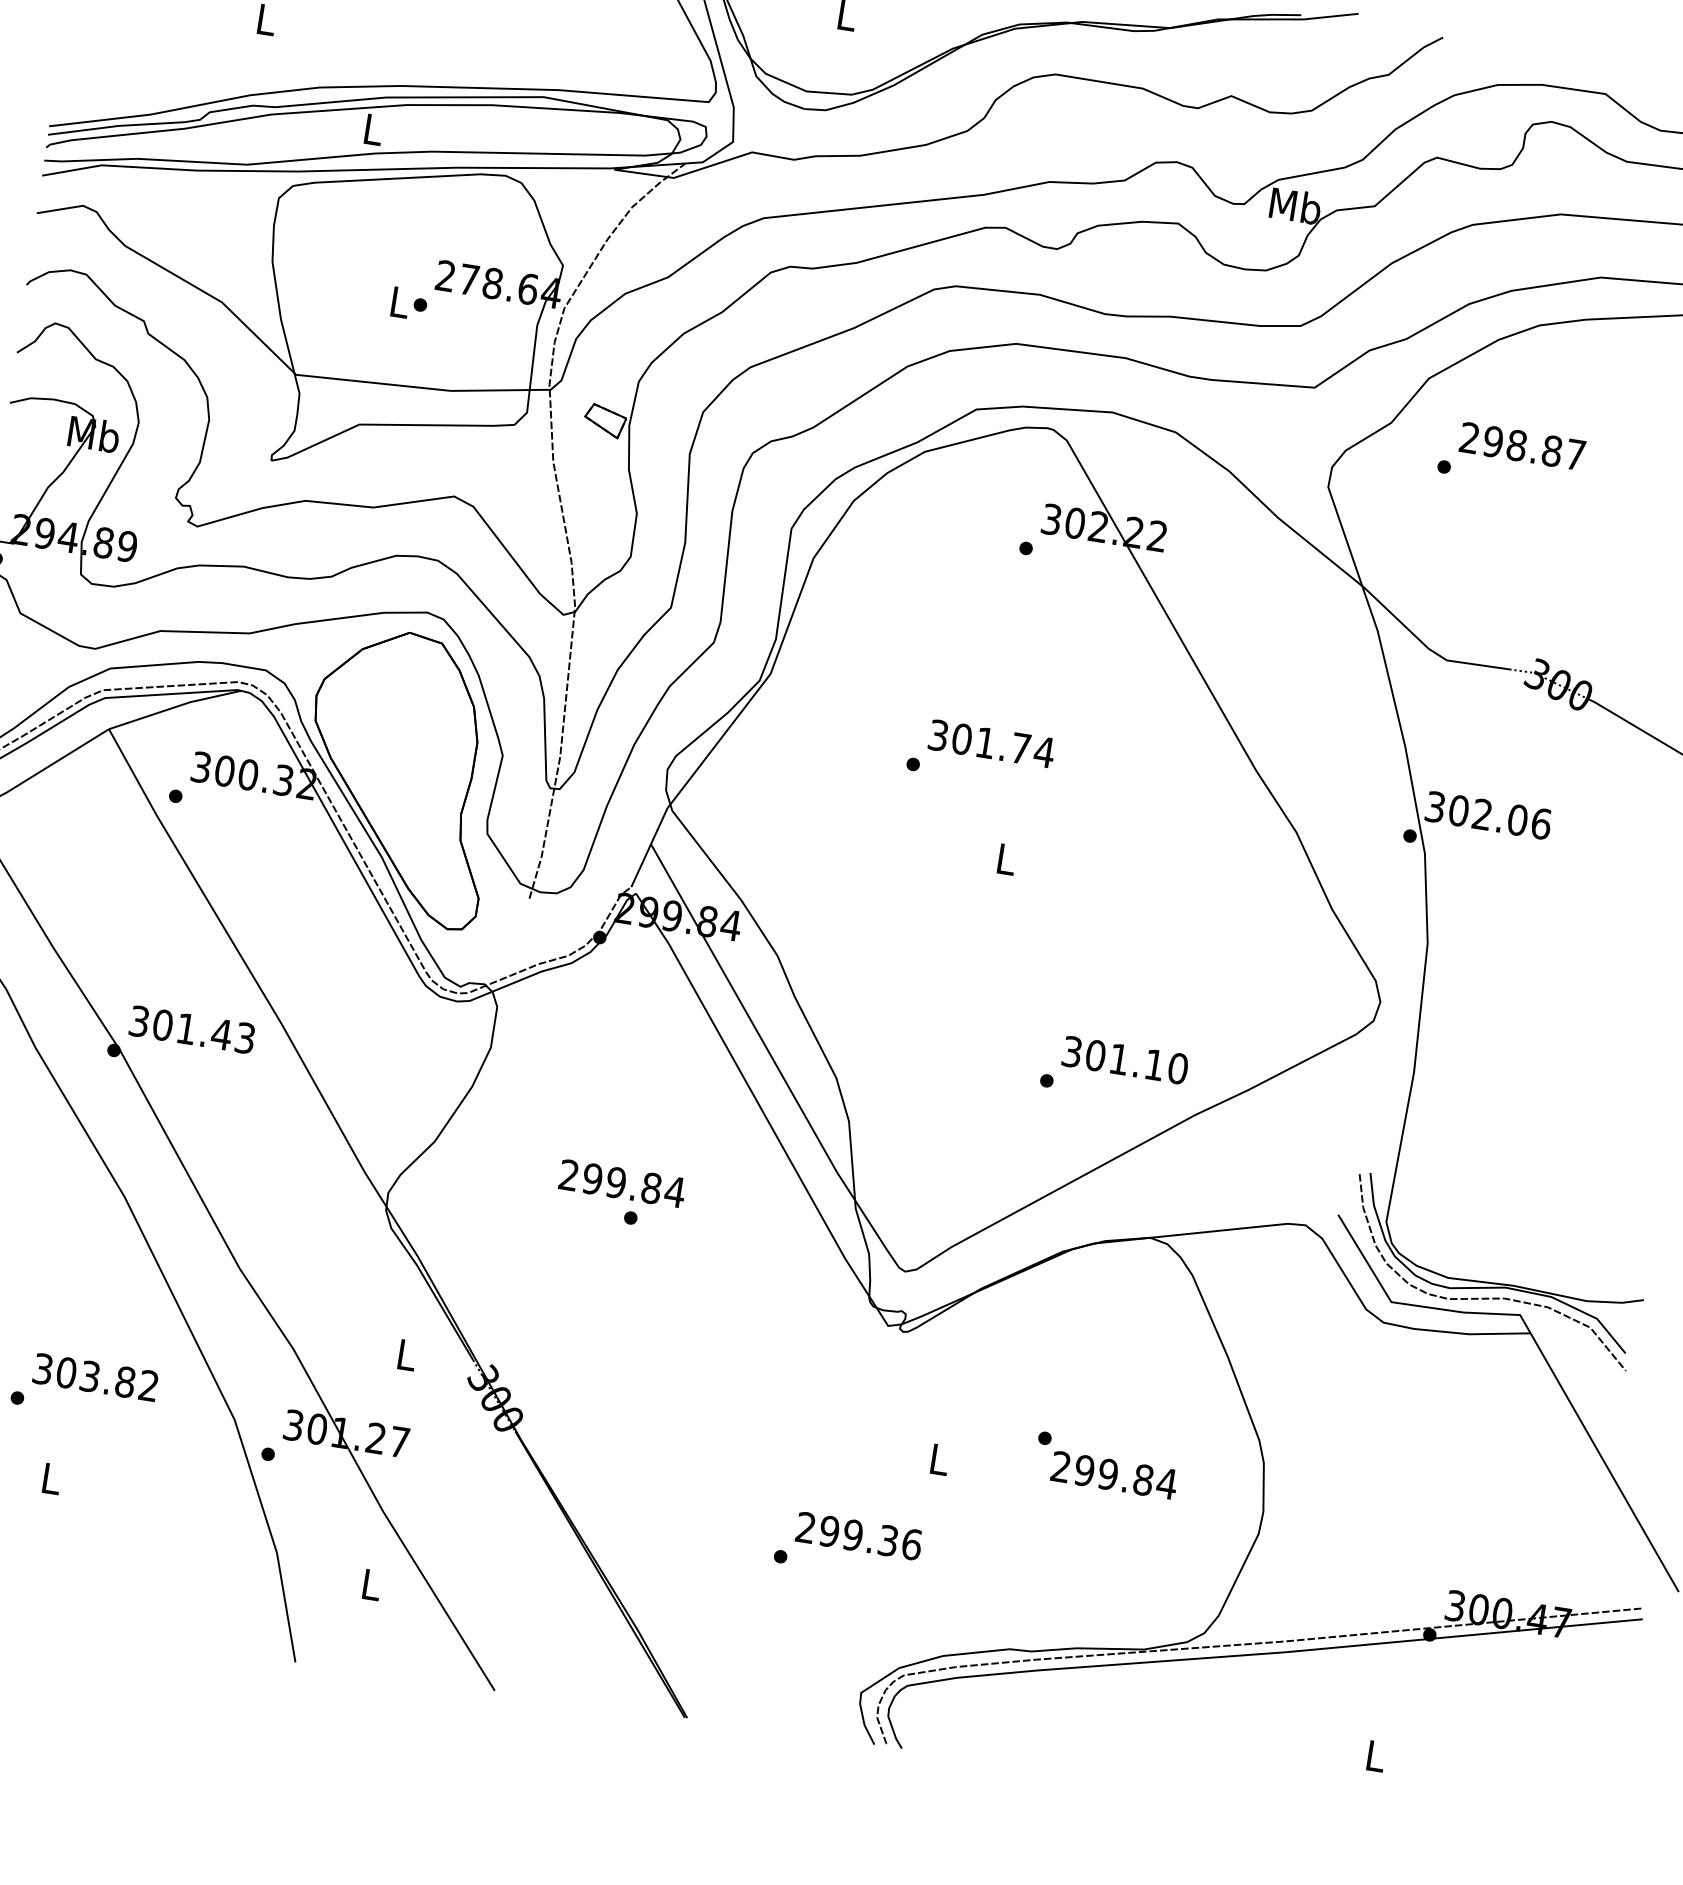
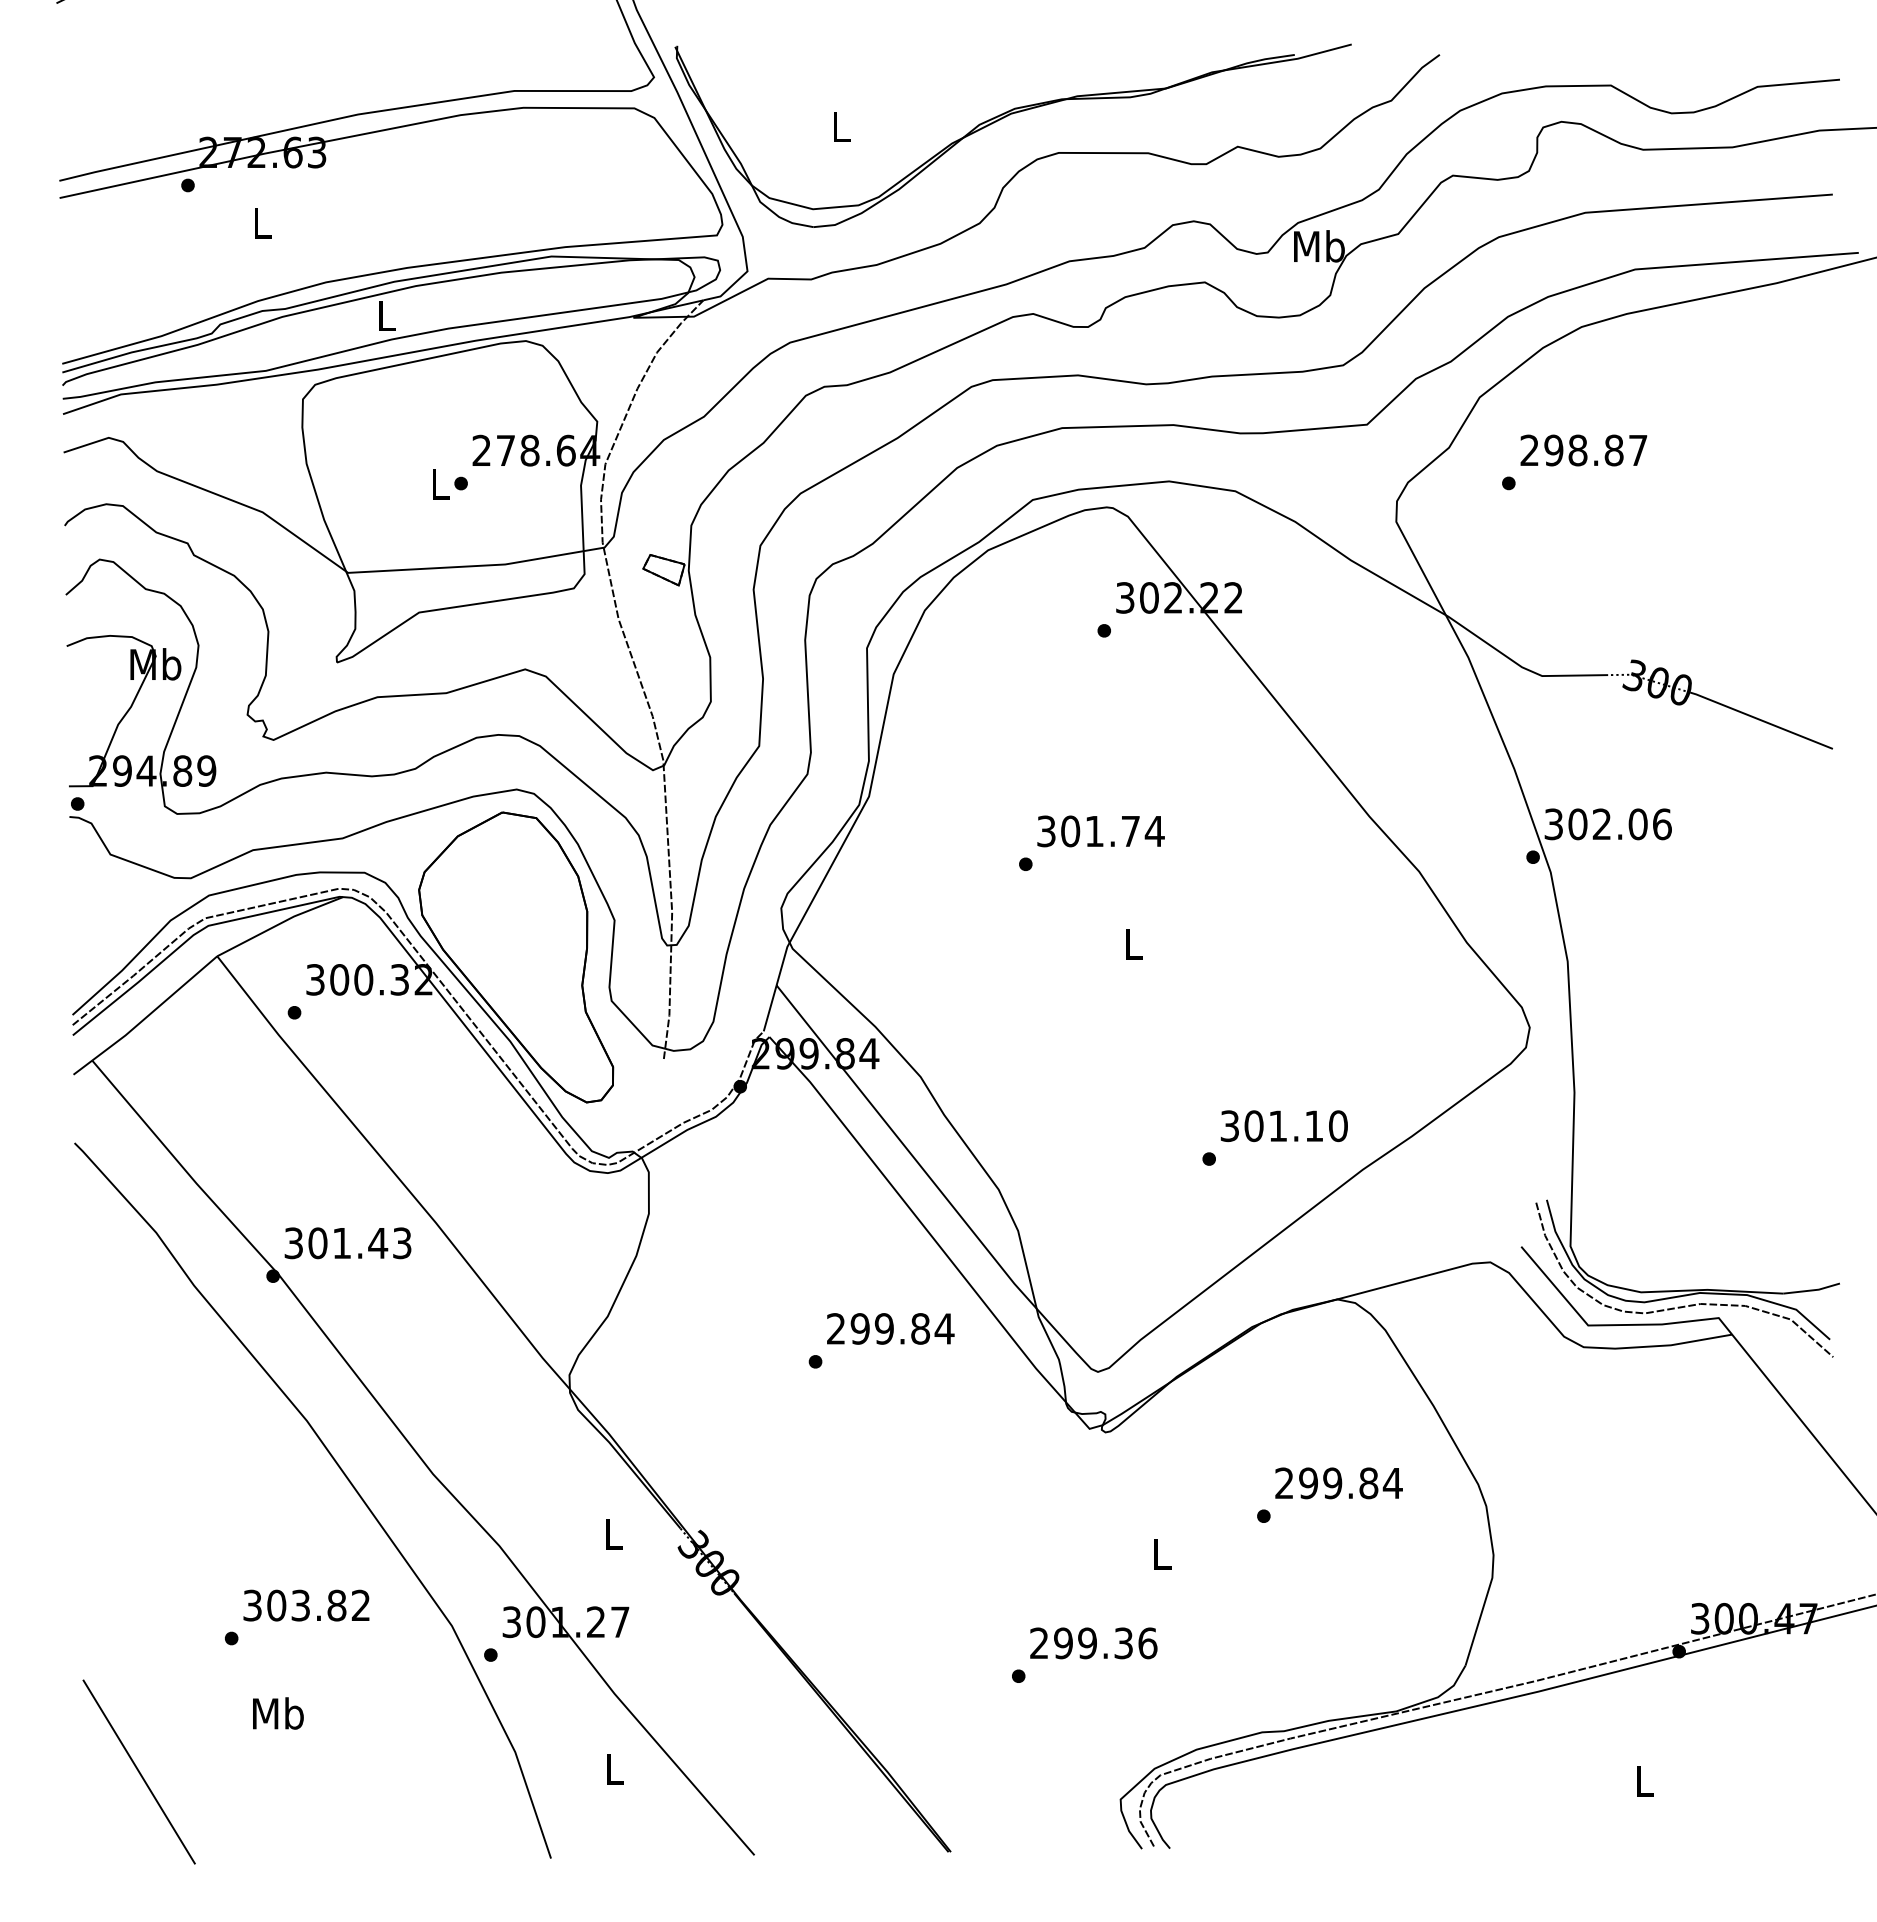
text: (622, 1183) -> (890, 1328), moved
text: (1113, 1475) -> (1338, 1483), moved
text: (51, 1478) -> (278, 1713), L -> Mb

